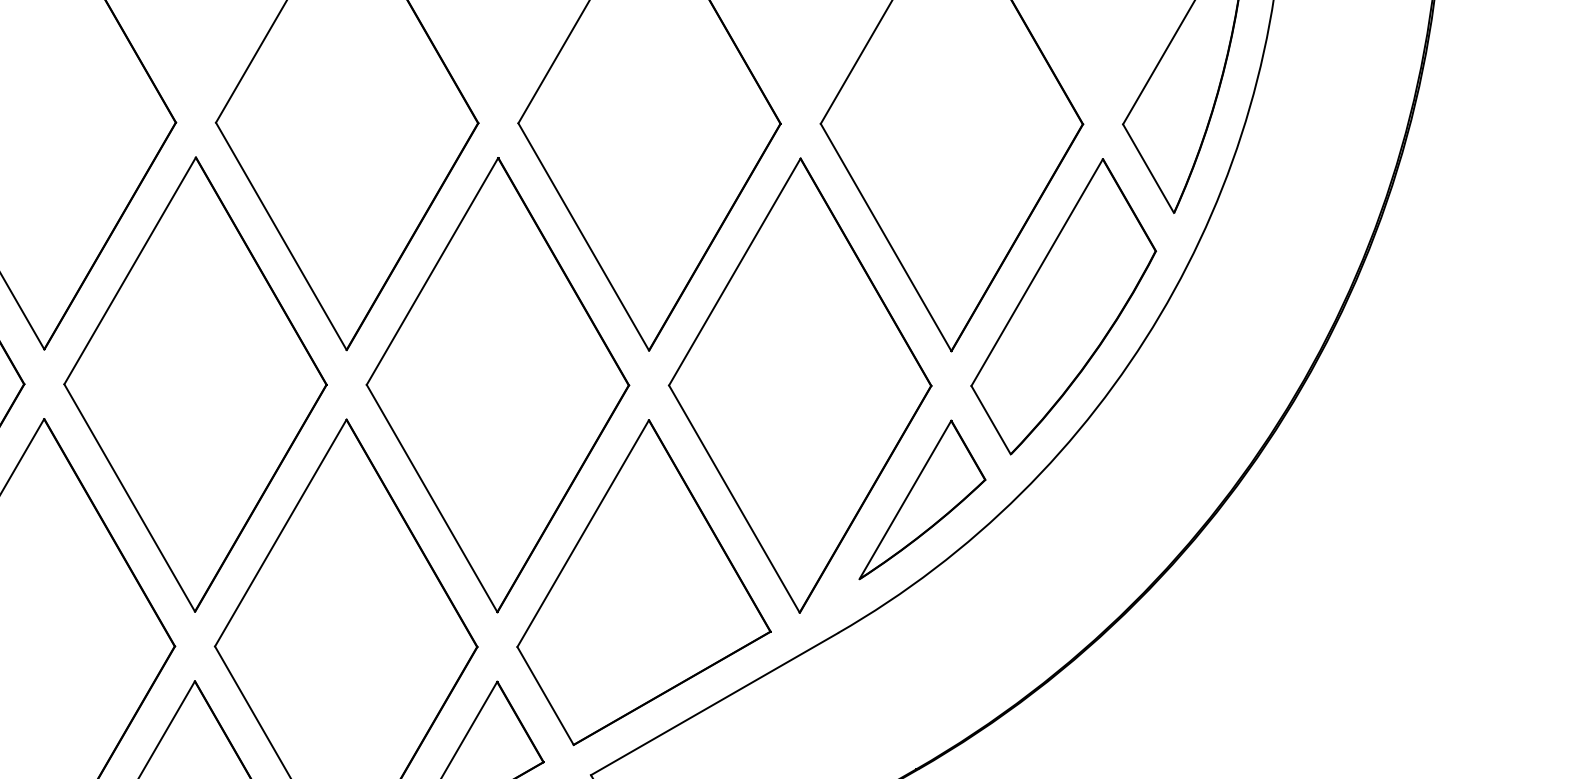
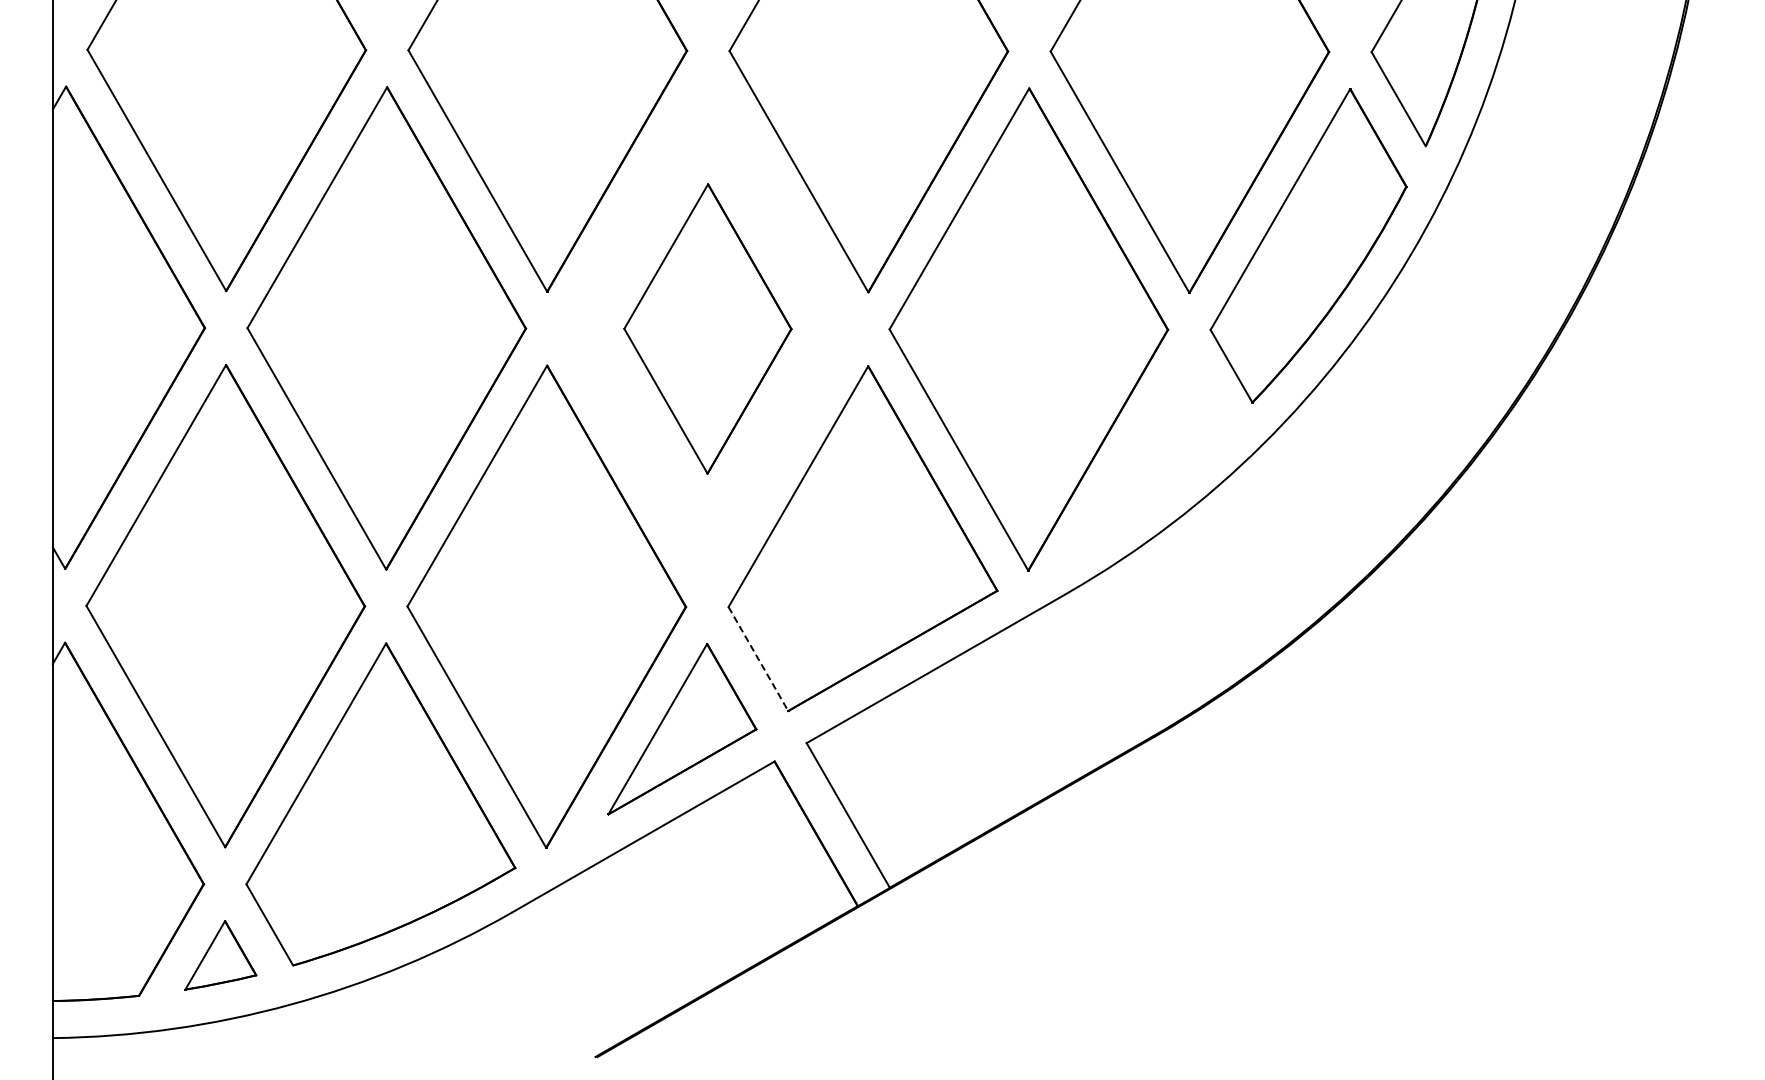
part: (497, 384) -> (707, 328), size x0.6
part: (922, 499) -> (1158, 450), removed
line: (545, 696) -> (758, 659), solid -> dashed

